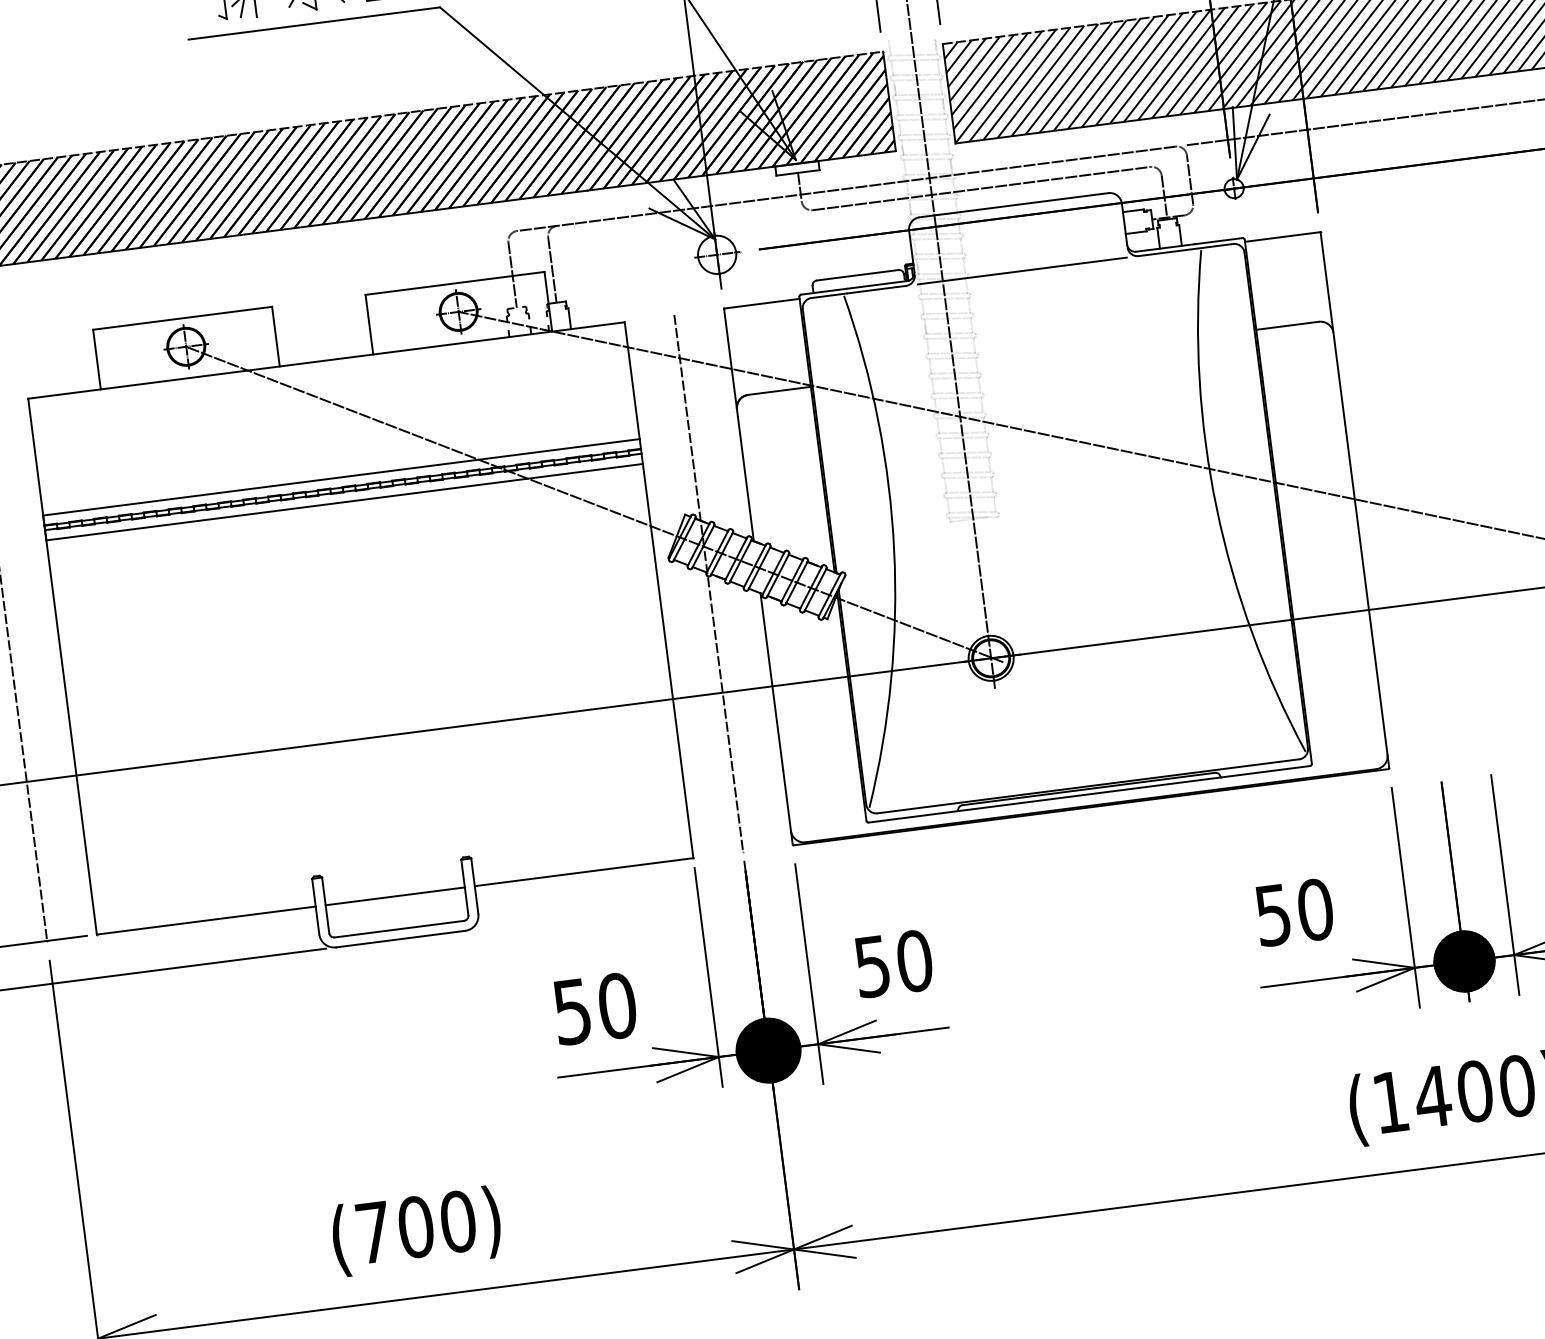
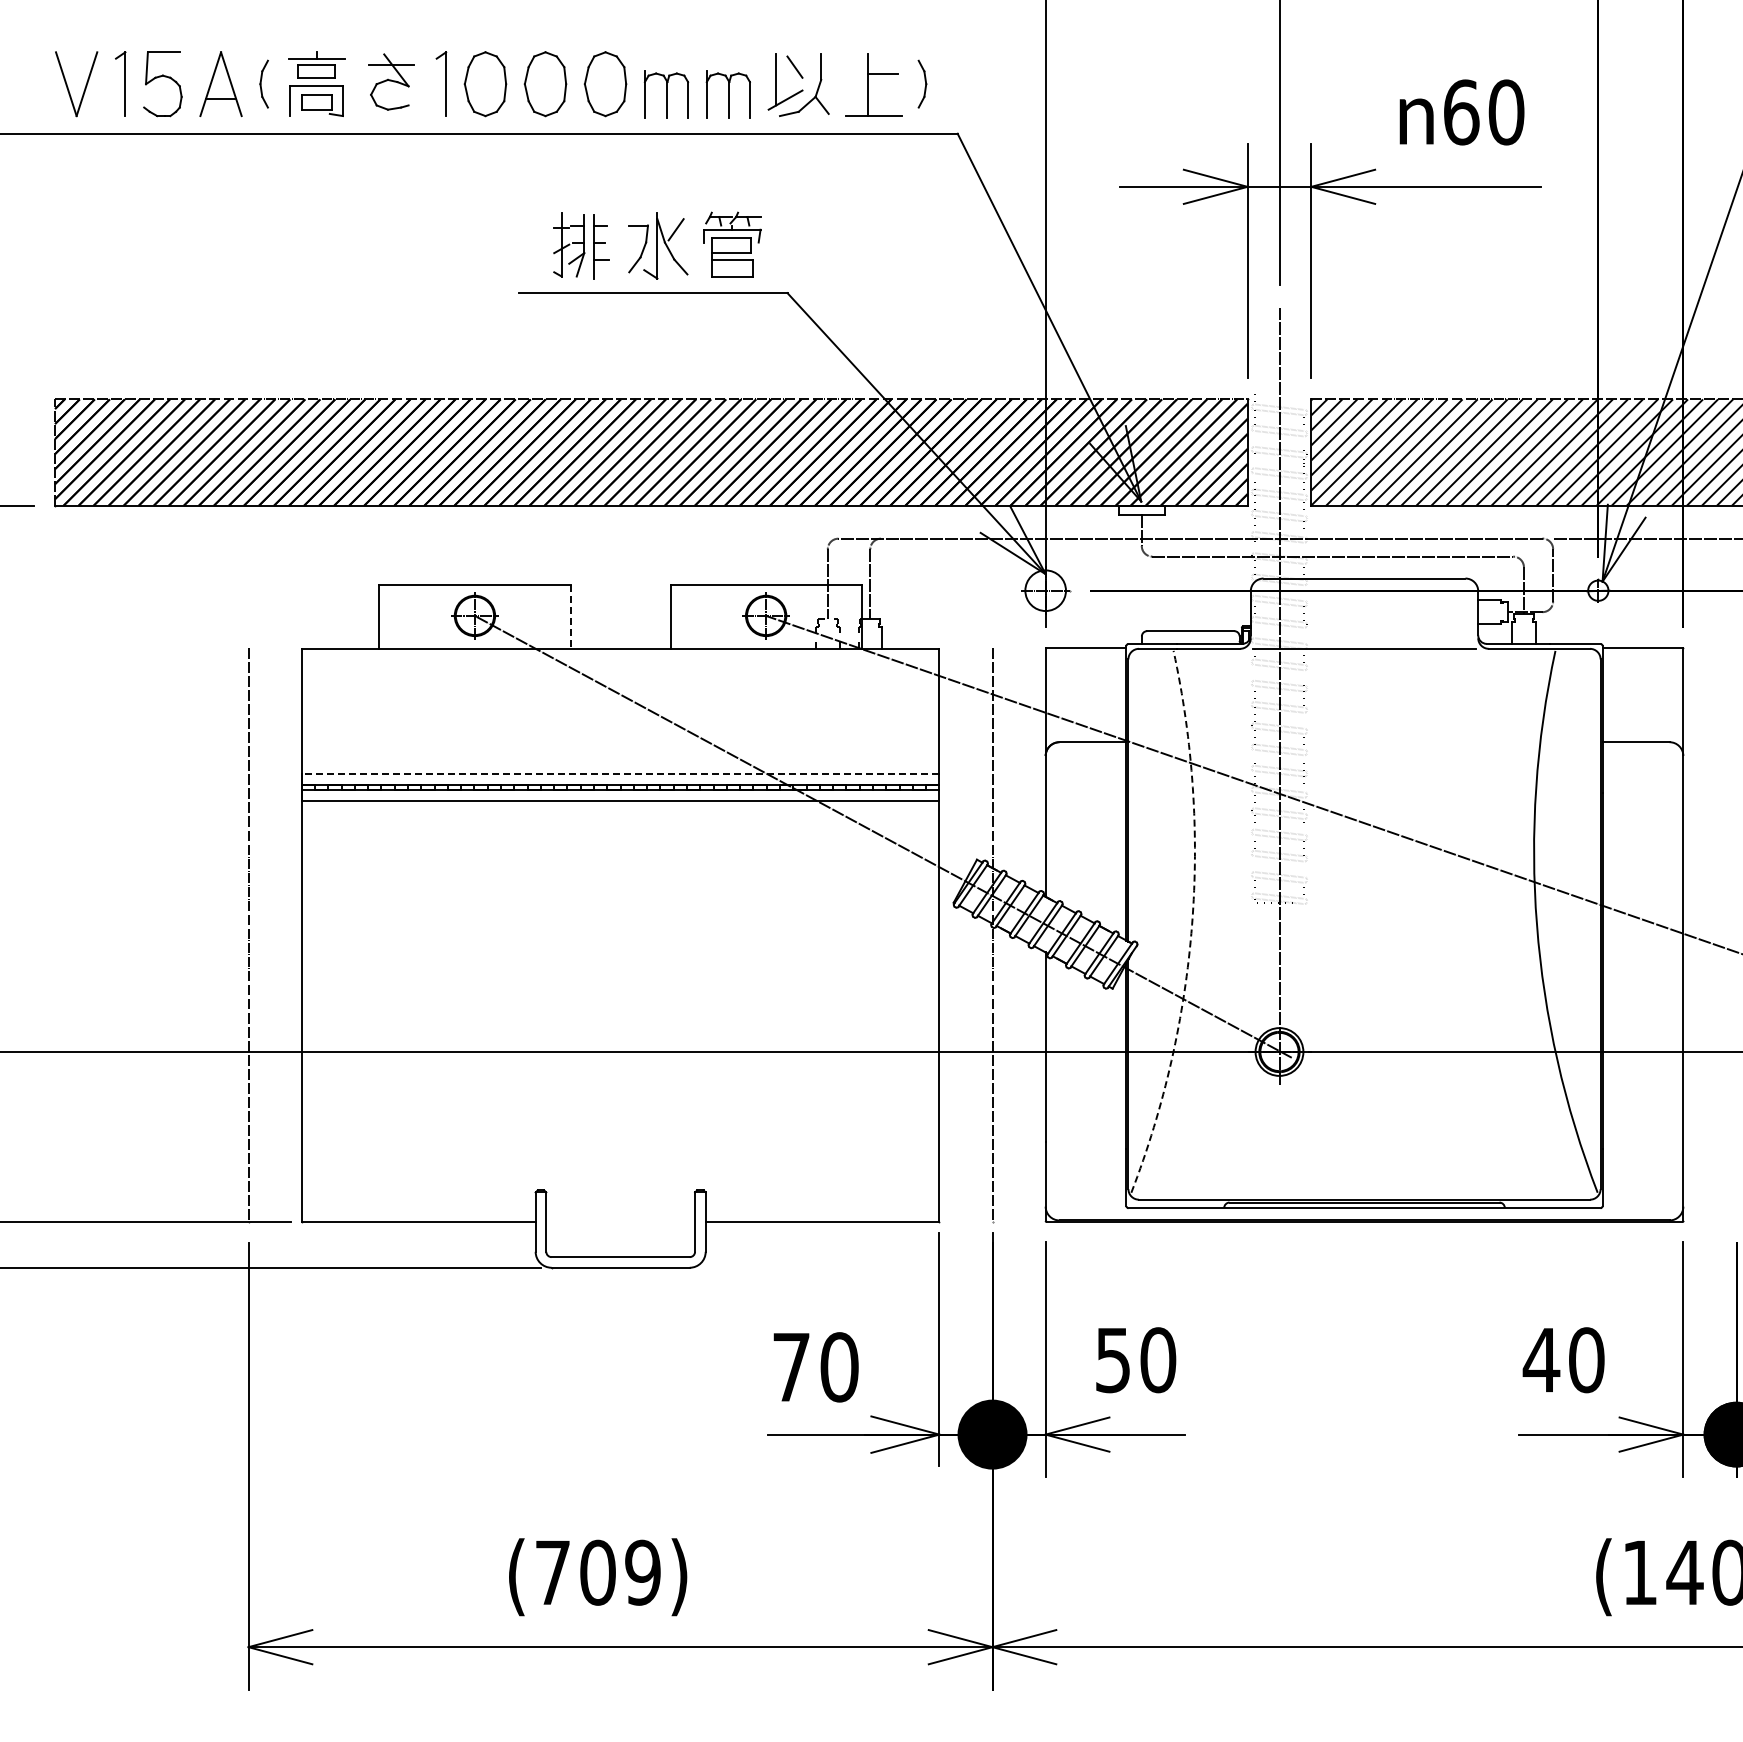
line: (275, 336) -> (570, 617), solid -> dashed
line: (341, 477) -> (620, 774), solid -> dashed
arc: (894, 549) -> (1192, 924), solid -> dashed
line: (395, 896) -> (620, 1222), removed
text: (1273, 915) -> (1541, 1360), 50 -> 40
text: (572, 1011) -> (791, 1367), 50 -> 70
text: (457, 1221) -> (642, 1572), (700) -> (709)

